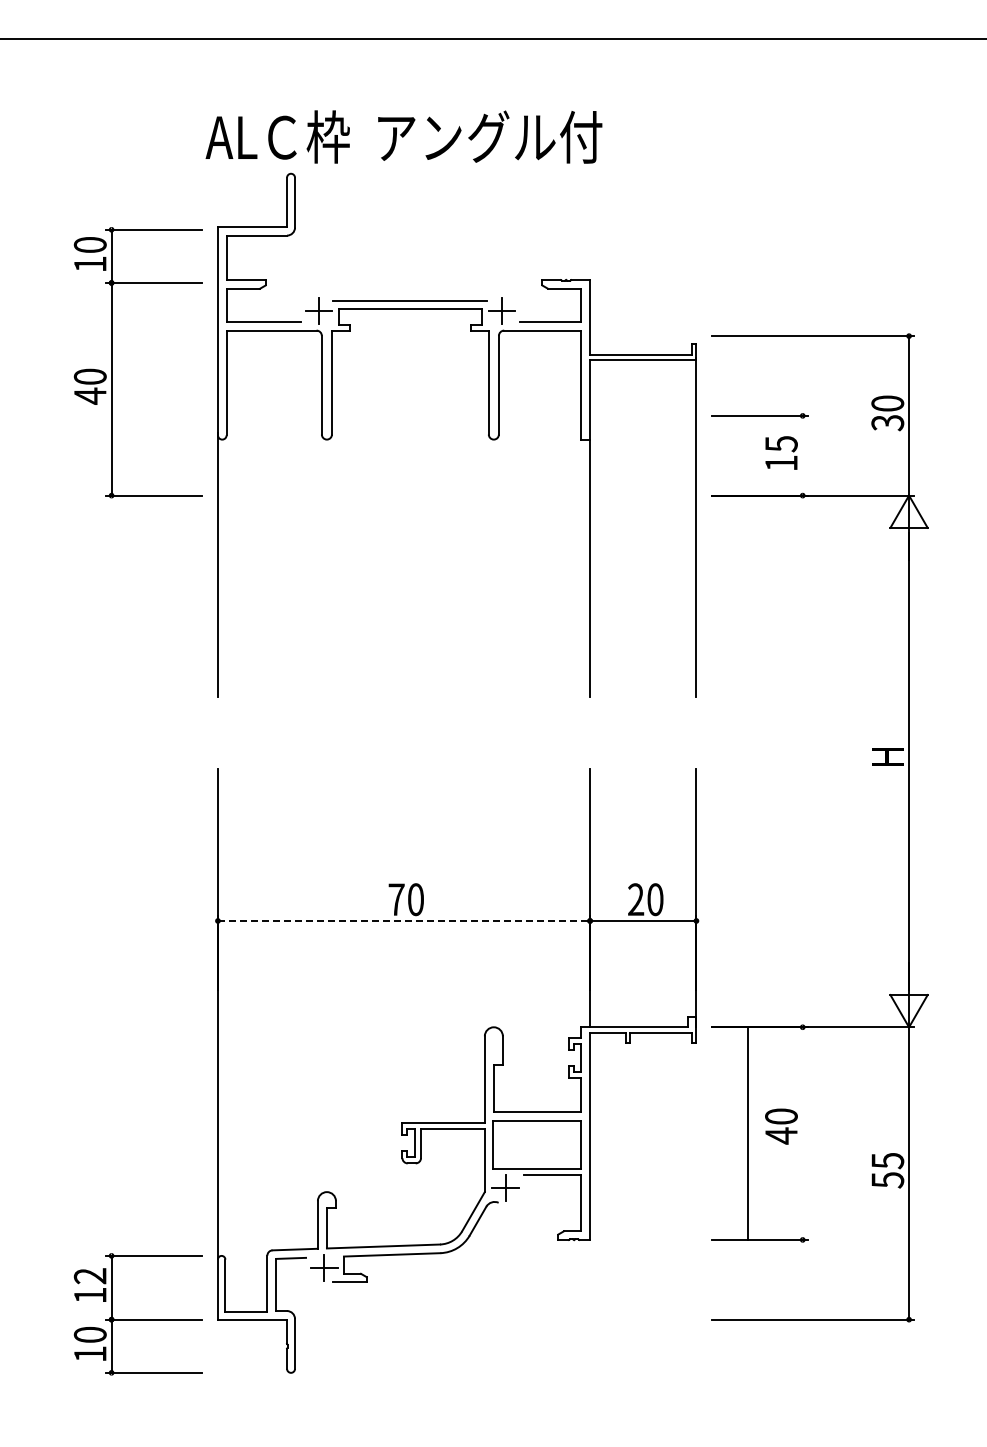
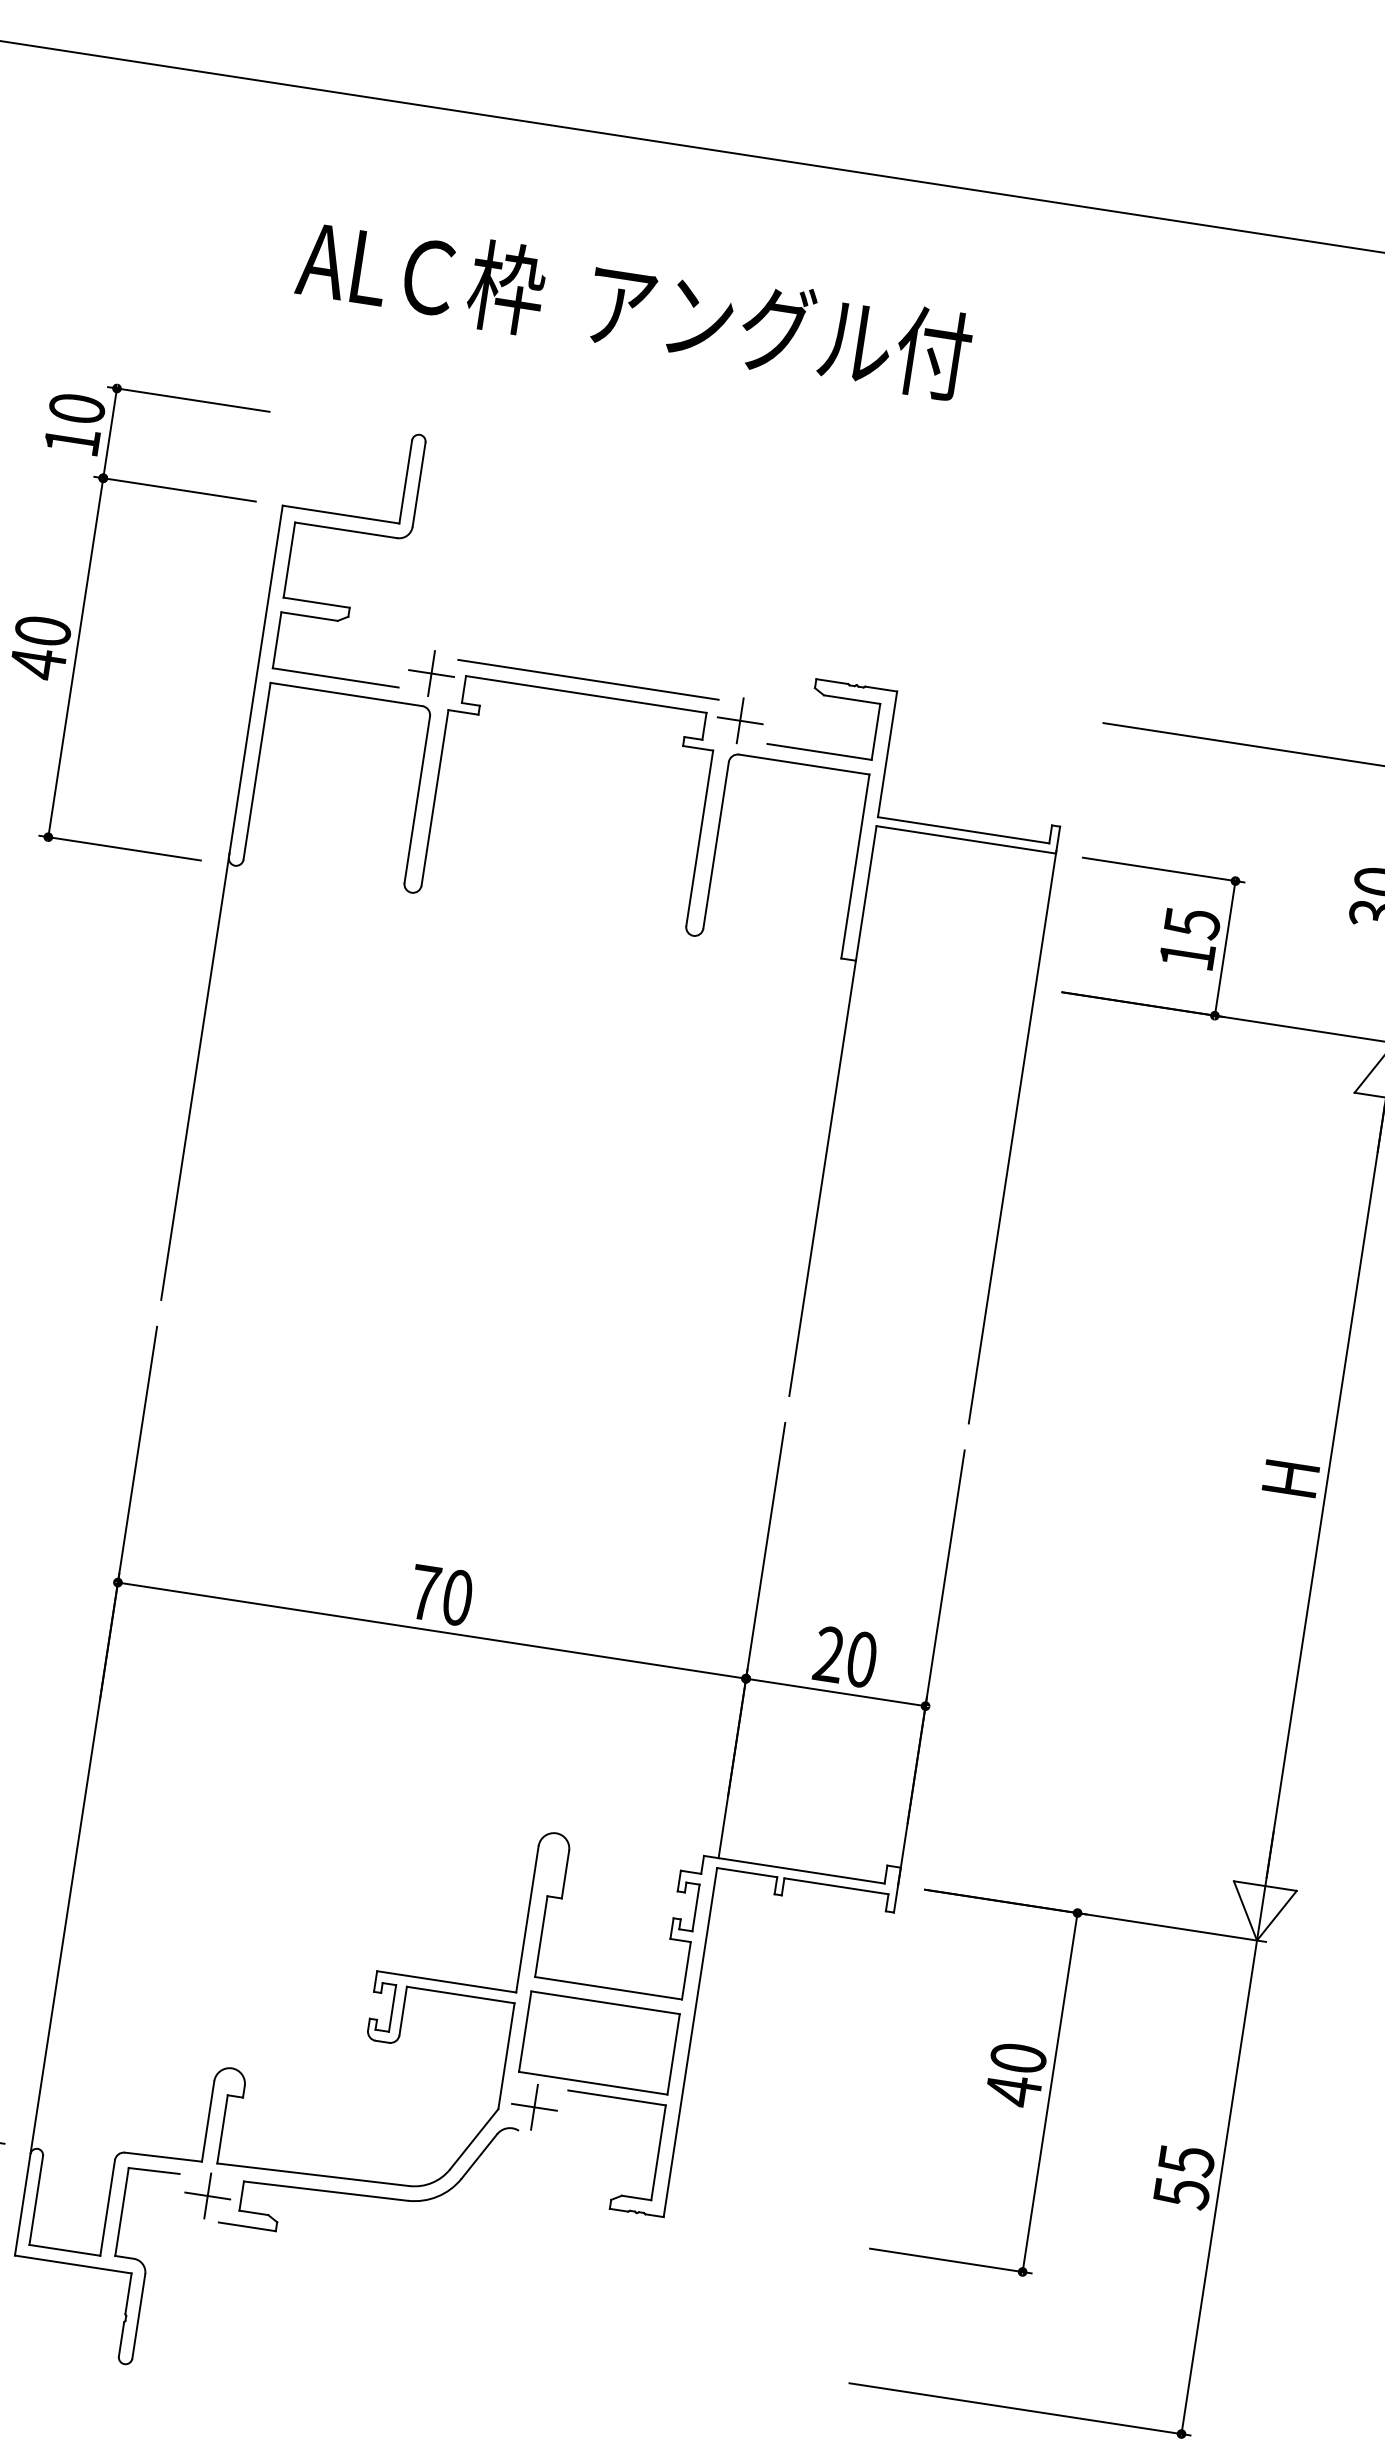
part: (488, 434) -> (685, 925), moved
line: (802, 455) -> (1224, 947), added
line: (404, 920) -> (432, 1629), dashed -> solid
line: (747, 1133) -> (1049, 2092), moved

